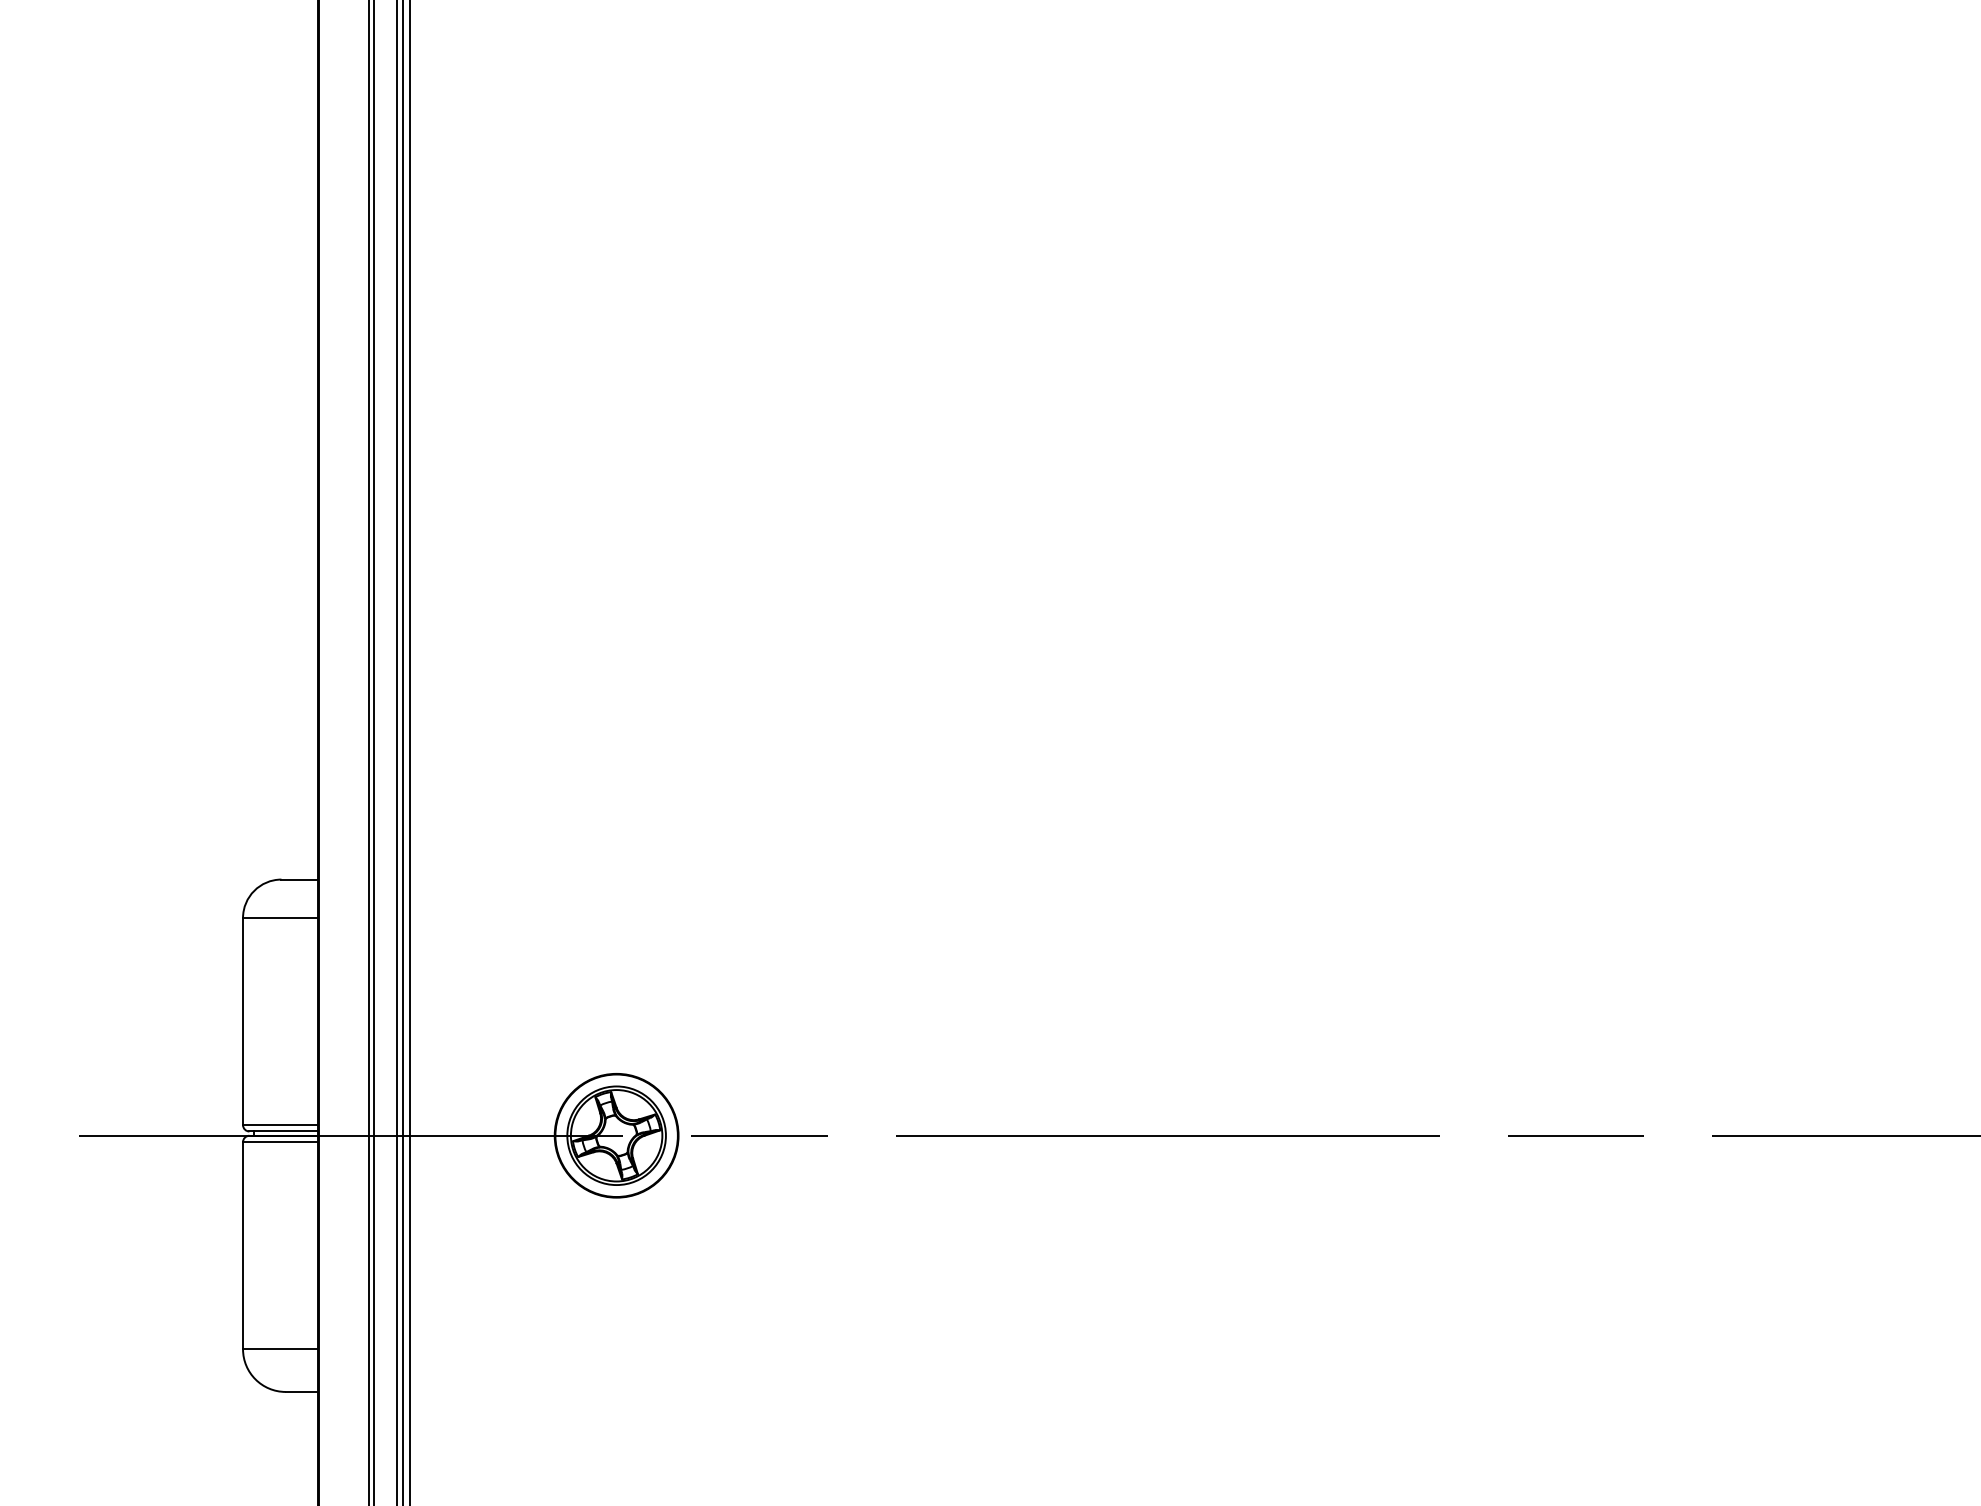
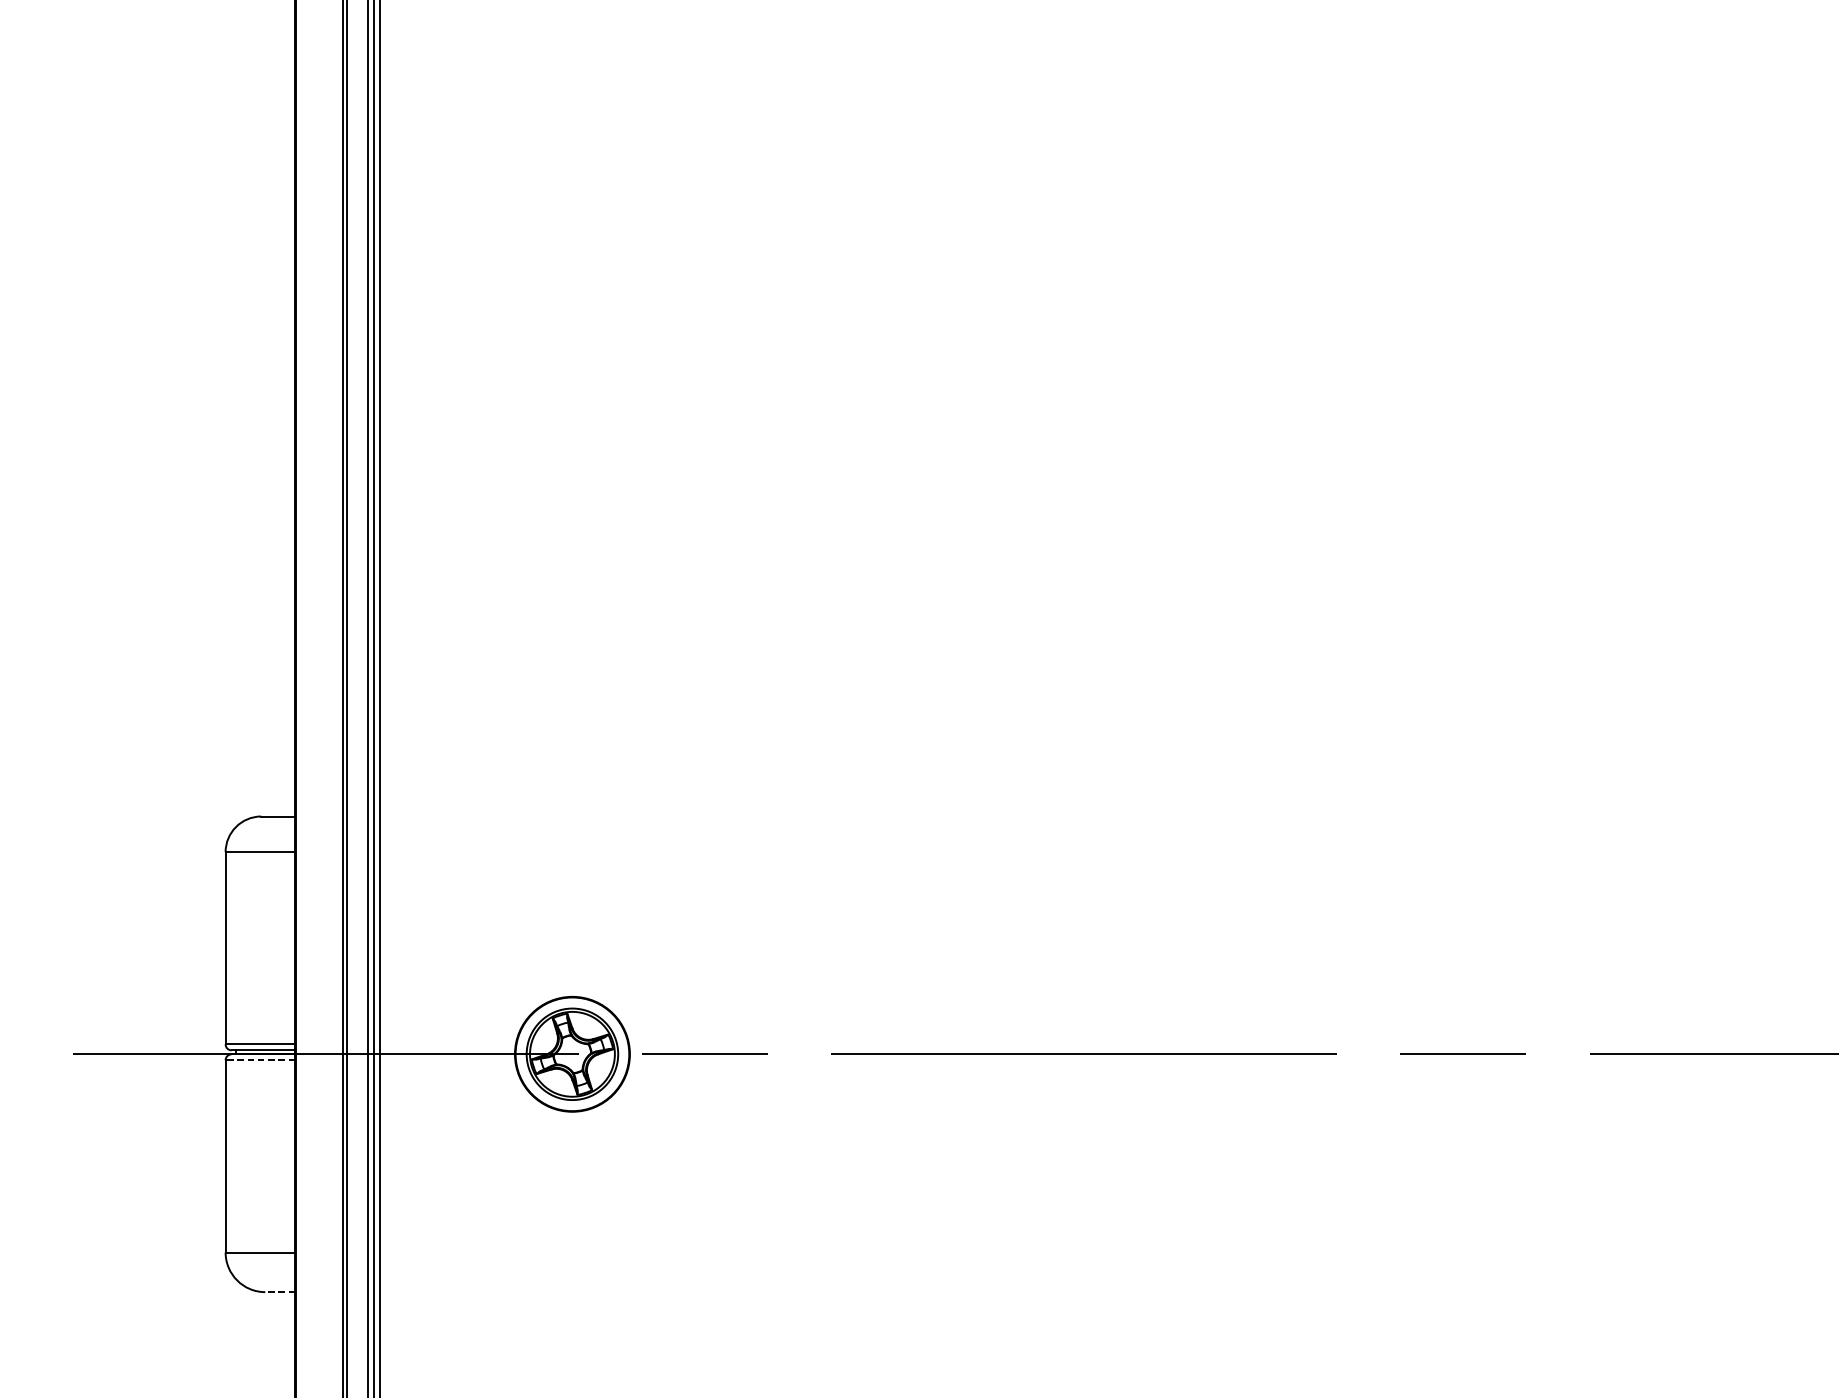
line: (279, 1142) -> (259, 1060), solid -> dashed
line: (301, 1391) -> (279, 1291), solid -> dashed

